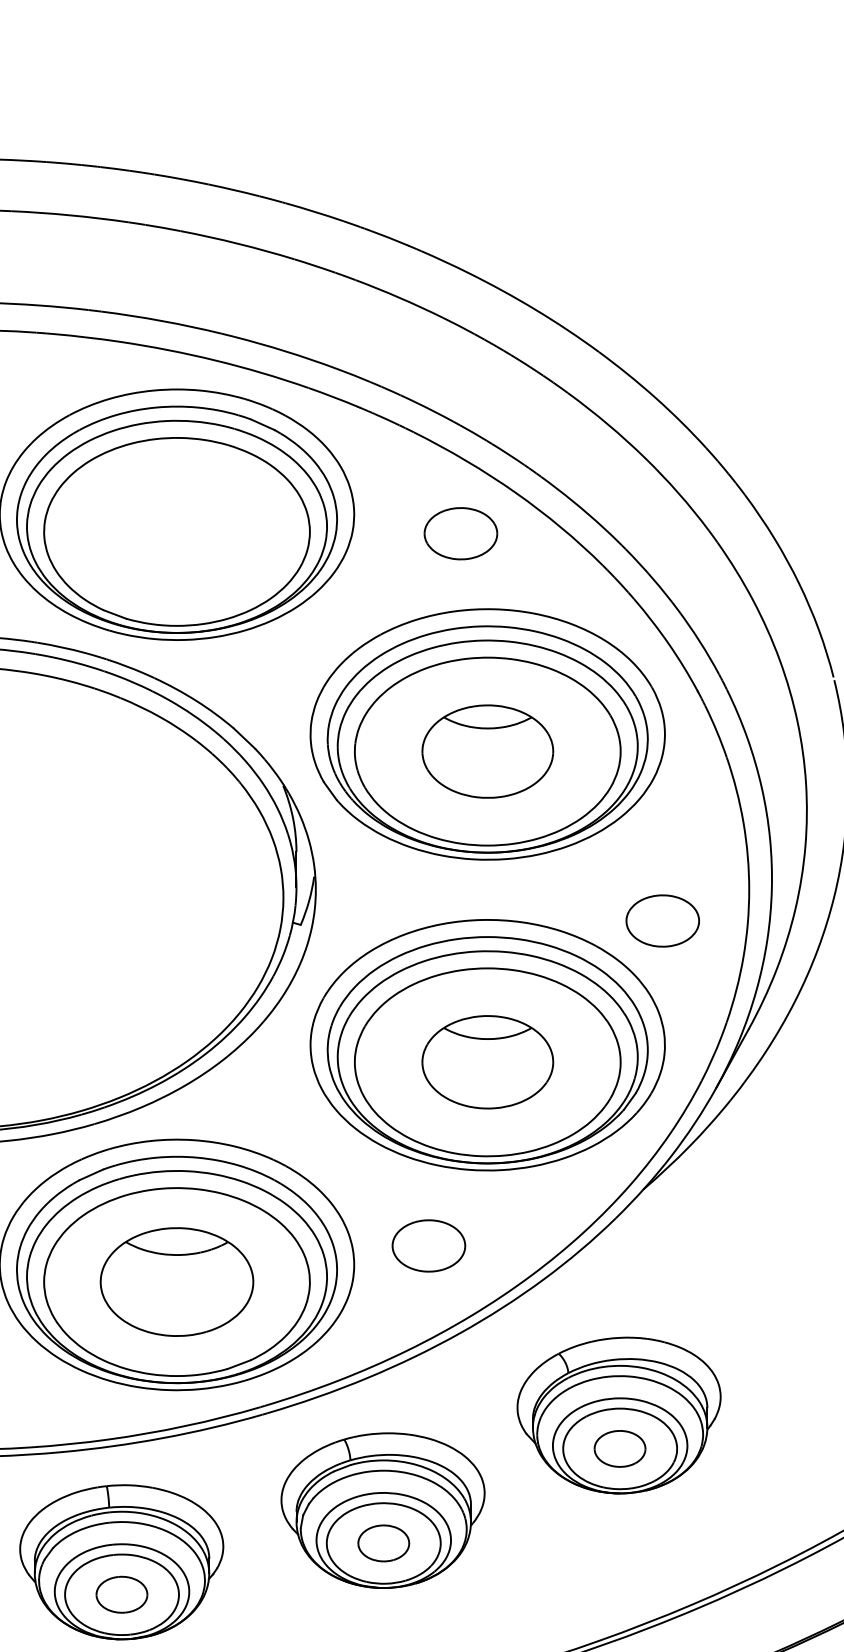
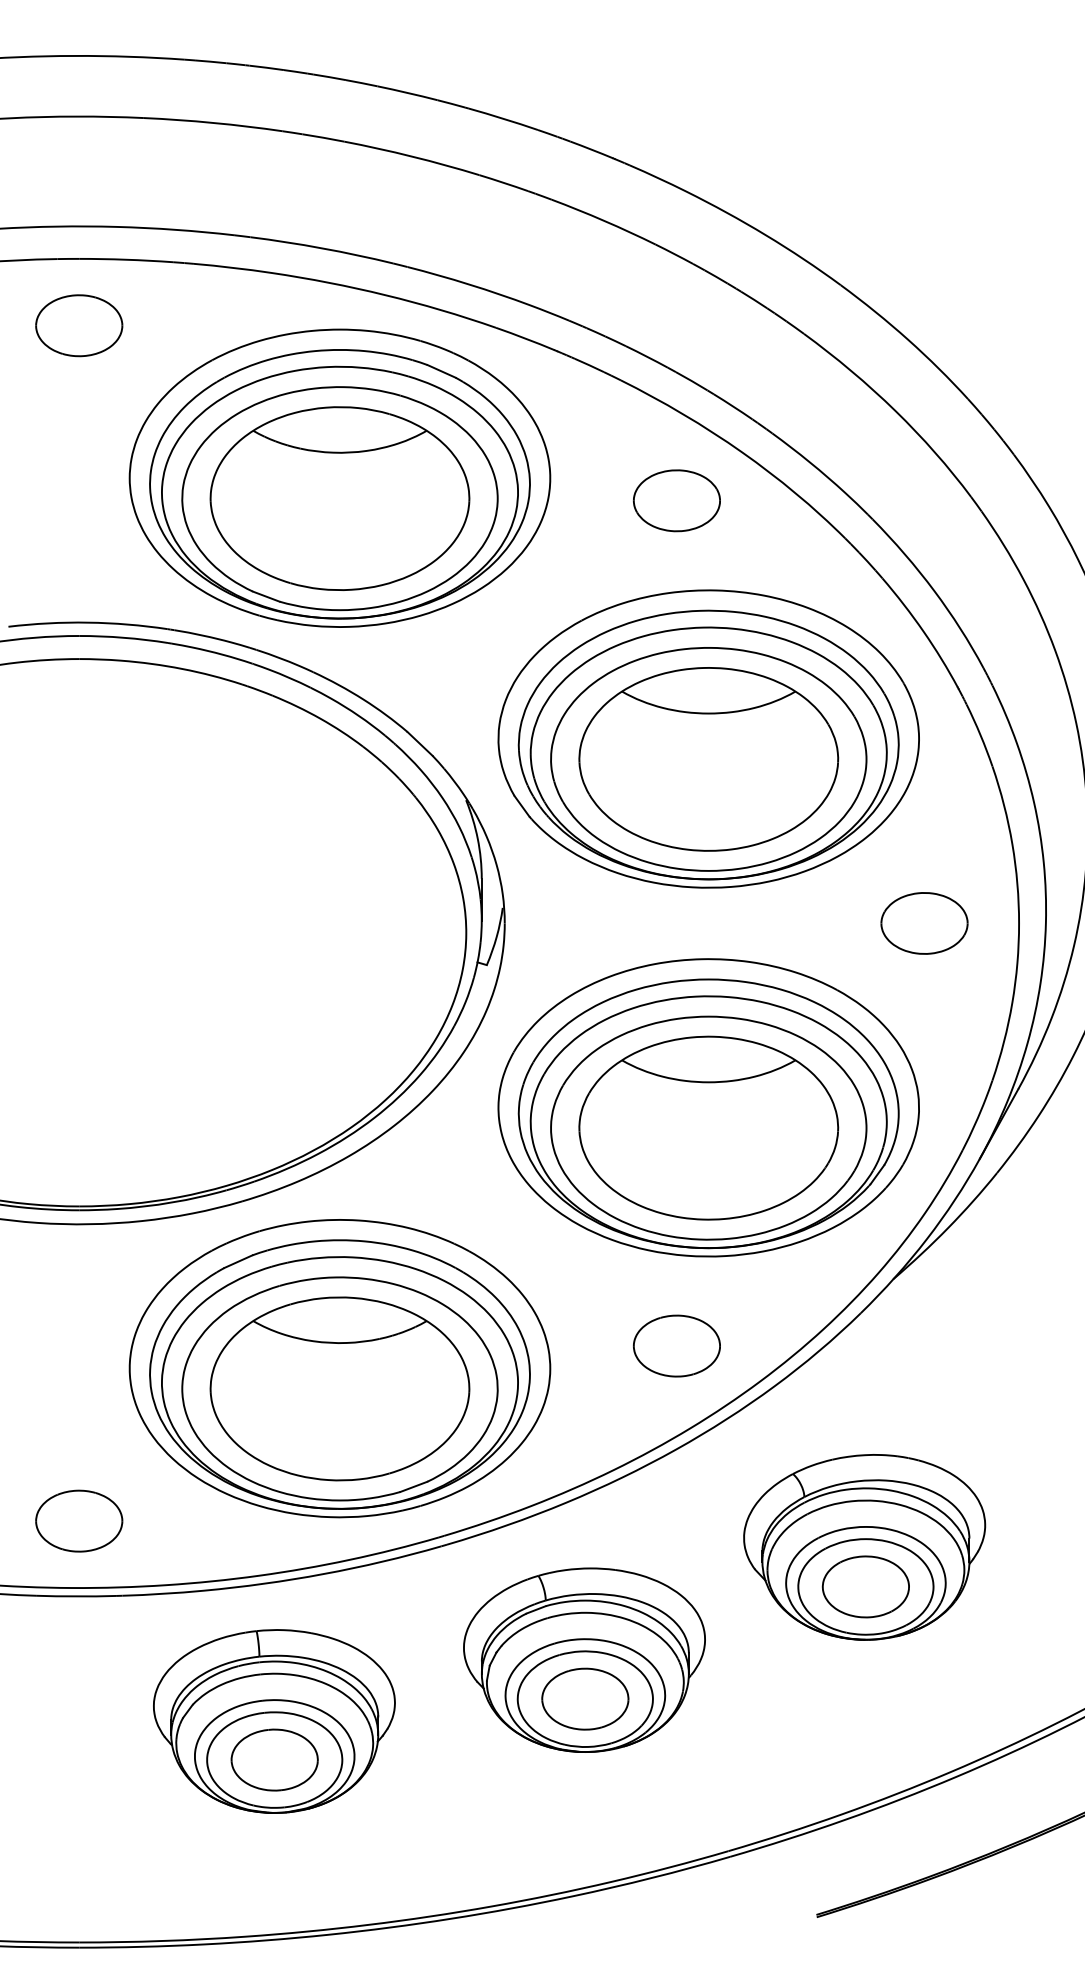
part: (176, 531) -> (339, 498), added
part: (487, 751) -> (708, 759), size x1.67
part: (662, 921) -> (924, 923), moved
part: (487, 1061) -> (708, 1127), size x1.67
part: (428, 1245) -> (676, 1345), moved
part: (176, 1281) -> (339, 1388), size x1.43
part: (619, 1448) -> (865, 1586), size x1.43
part: (383, 1542) -> (585, 1698), size x1.43
part: (121, 1594) -> (274, 1759), size x1.43

